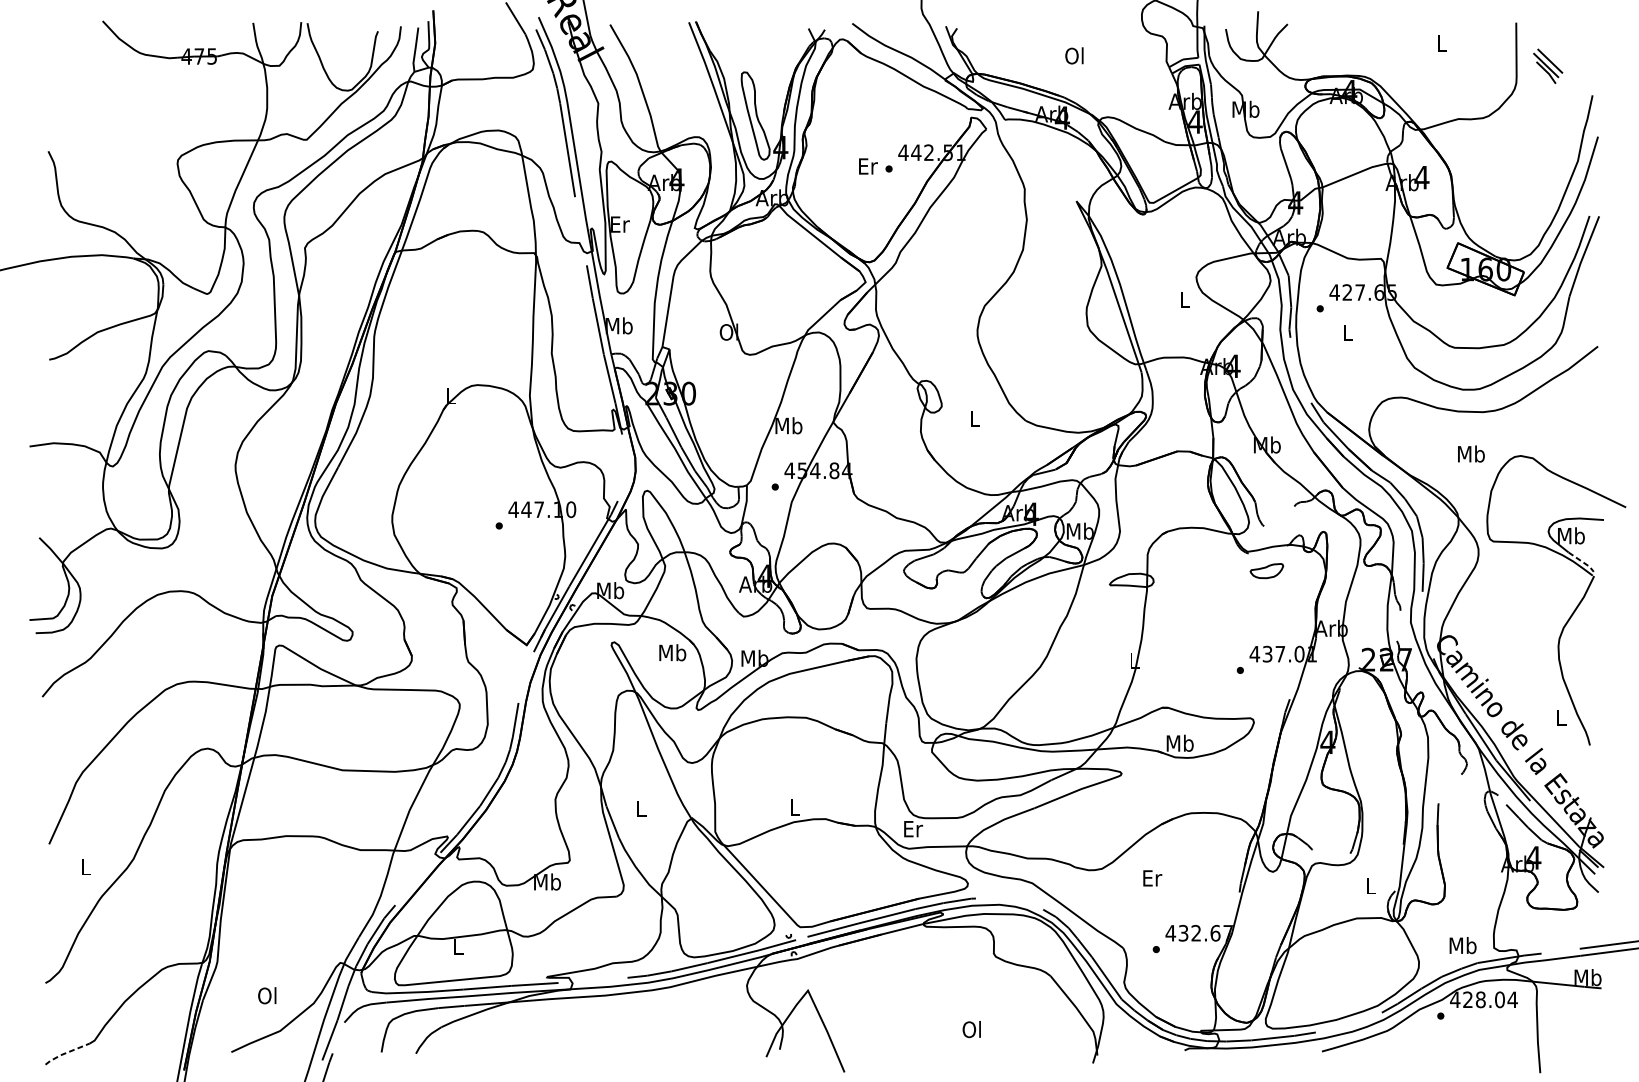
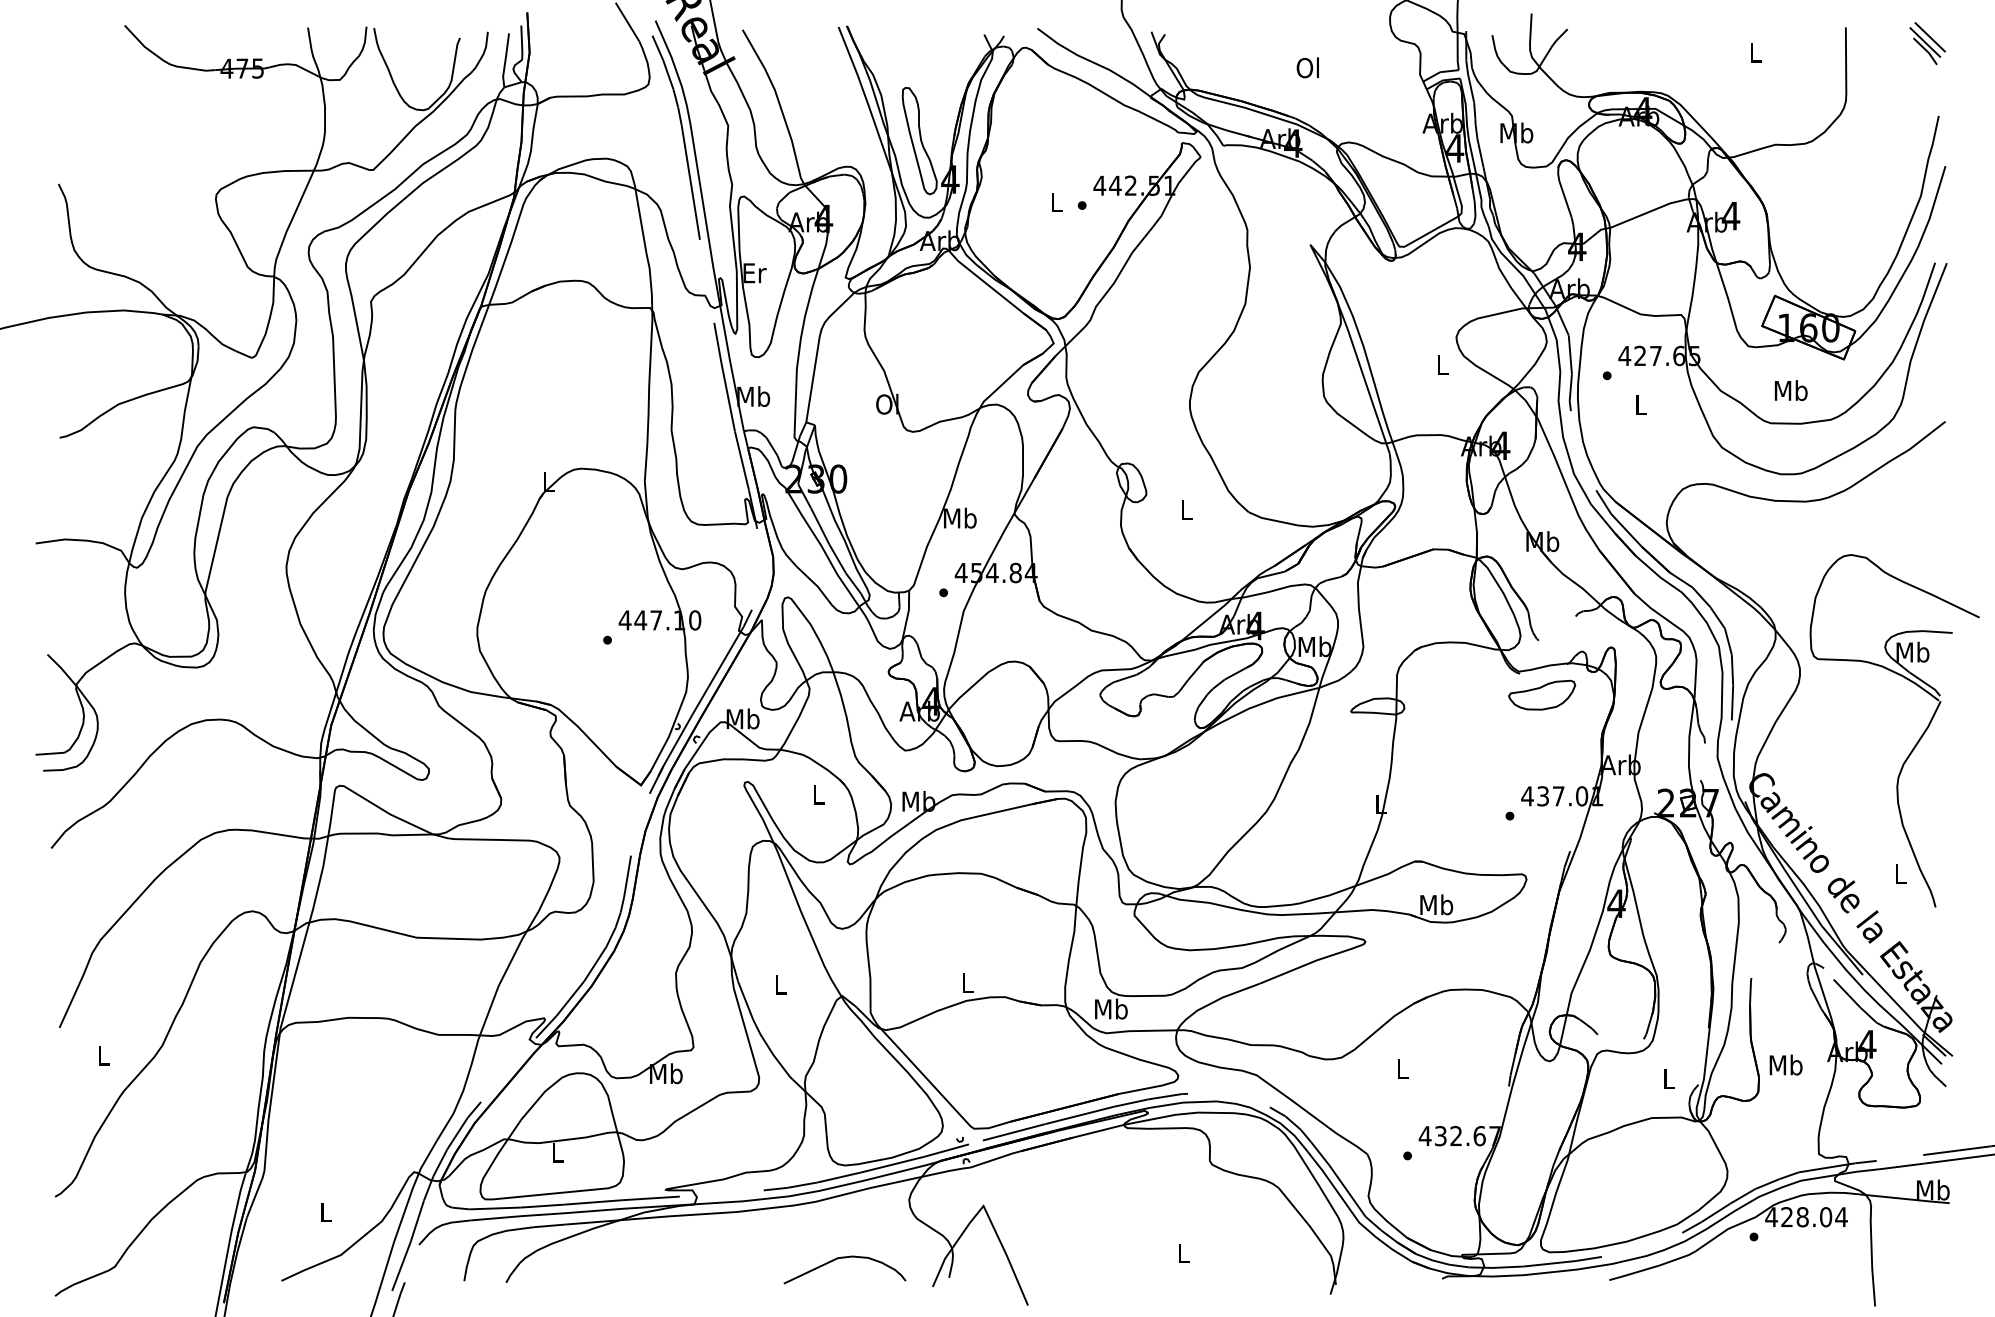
part: (1547, 66) -> (1927, 43), moved
text: (867, 166) -> (1056, 202), Er -> L
text: (1470, 453) -> (1790, 390), moved
line: (1582, 562) -> (1926, 684), dashed -> solid
part: (1267, 570) -> (1542, 694), size x1.67
text: (672, 652) -> (818, 794), Mb -> L
text: (913, 828) -> (1111, 1008), Er -> Mb
text: (1152, 878) -> (1402, 1069), Er -> L
text: (1462, 945) -> (1785, 1064), moved
text: (267, 995) -> (325, 1211), Ol -> L
text: (971, 1028) -> (1182, 1252), Ol -> L
curve: (693, 1033) -> (844, 1258), added
line: (66, 1052) -> (80, 1281), dashed -> solid

